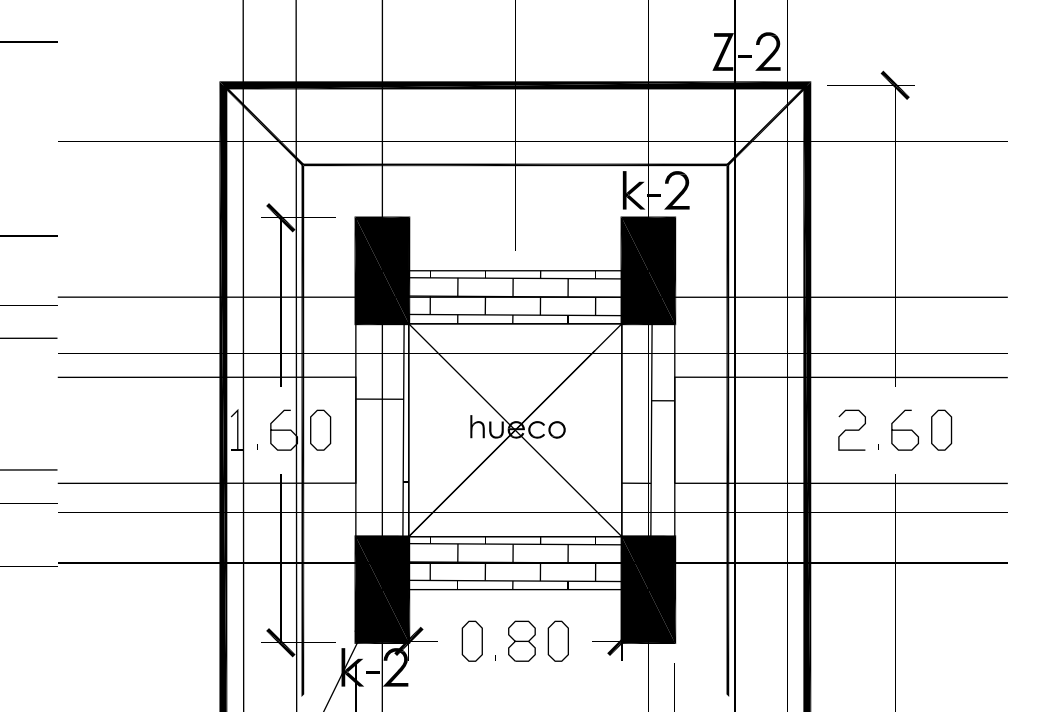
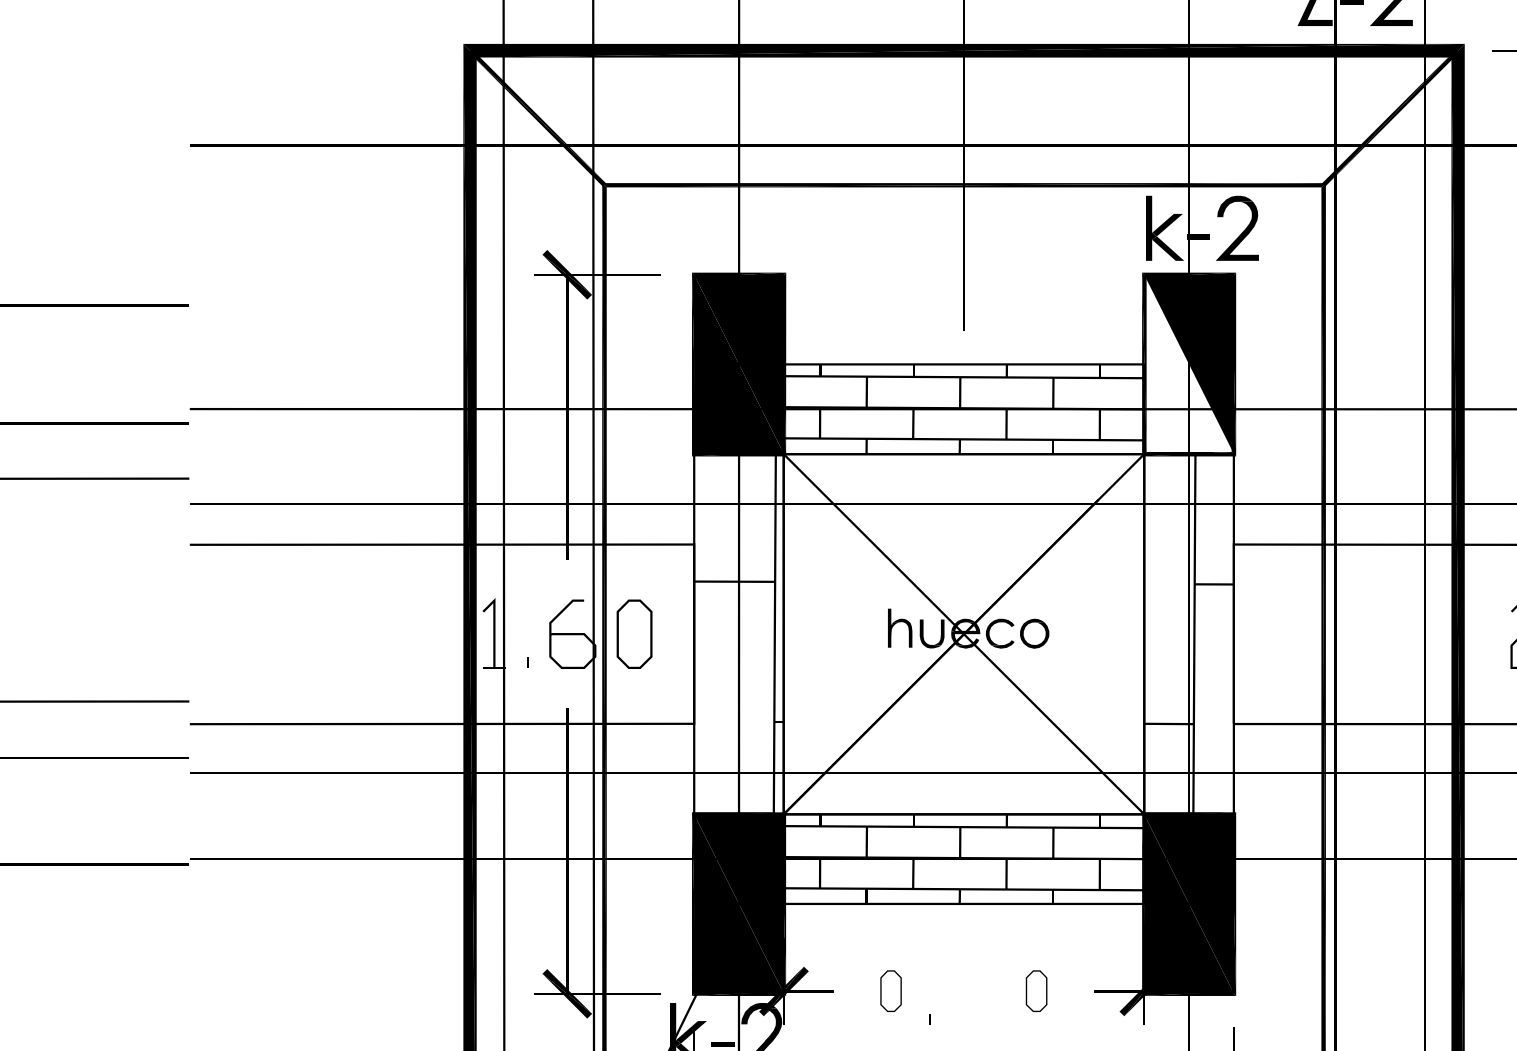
fill: (647, 270) -> (1187, 363), removed
part: (471, 640) -> (889, 990), size x0.6
part: (521, 640) -> (974, 990), removed
part: (557, 640) -> (1035, 990), size x0.6

